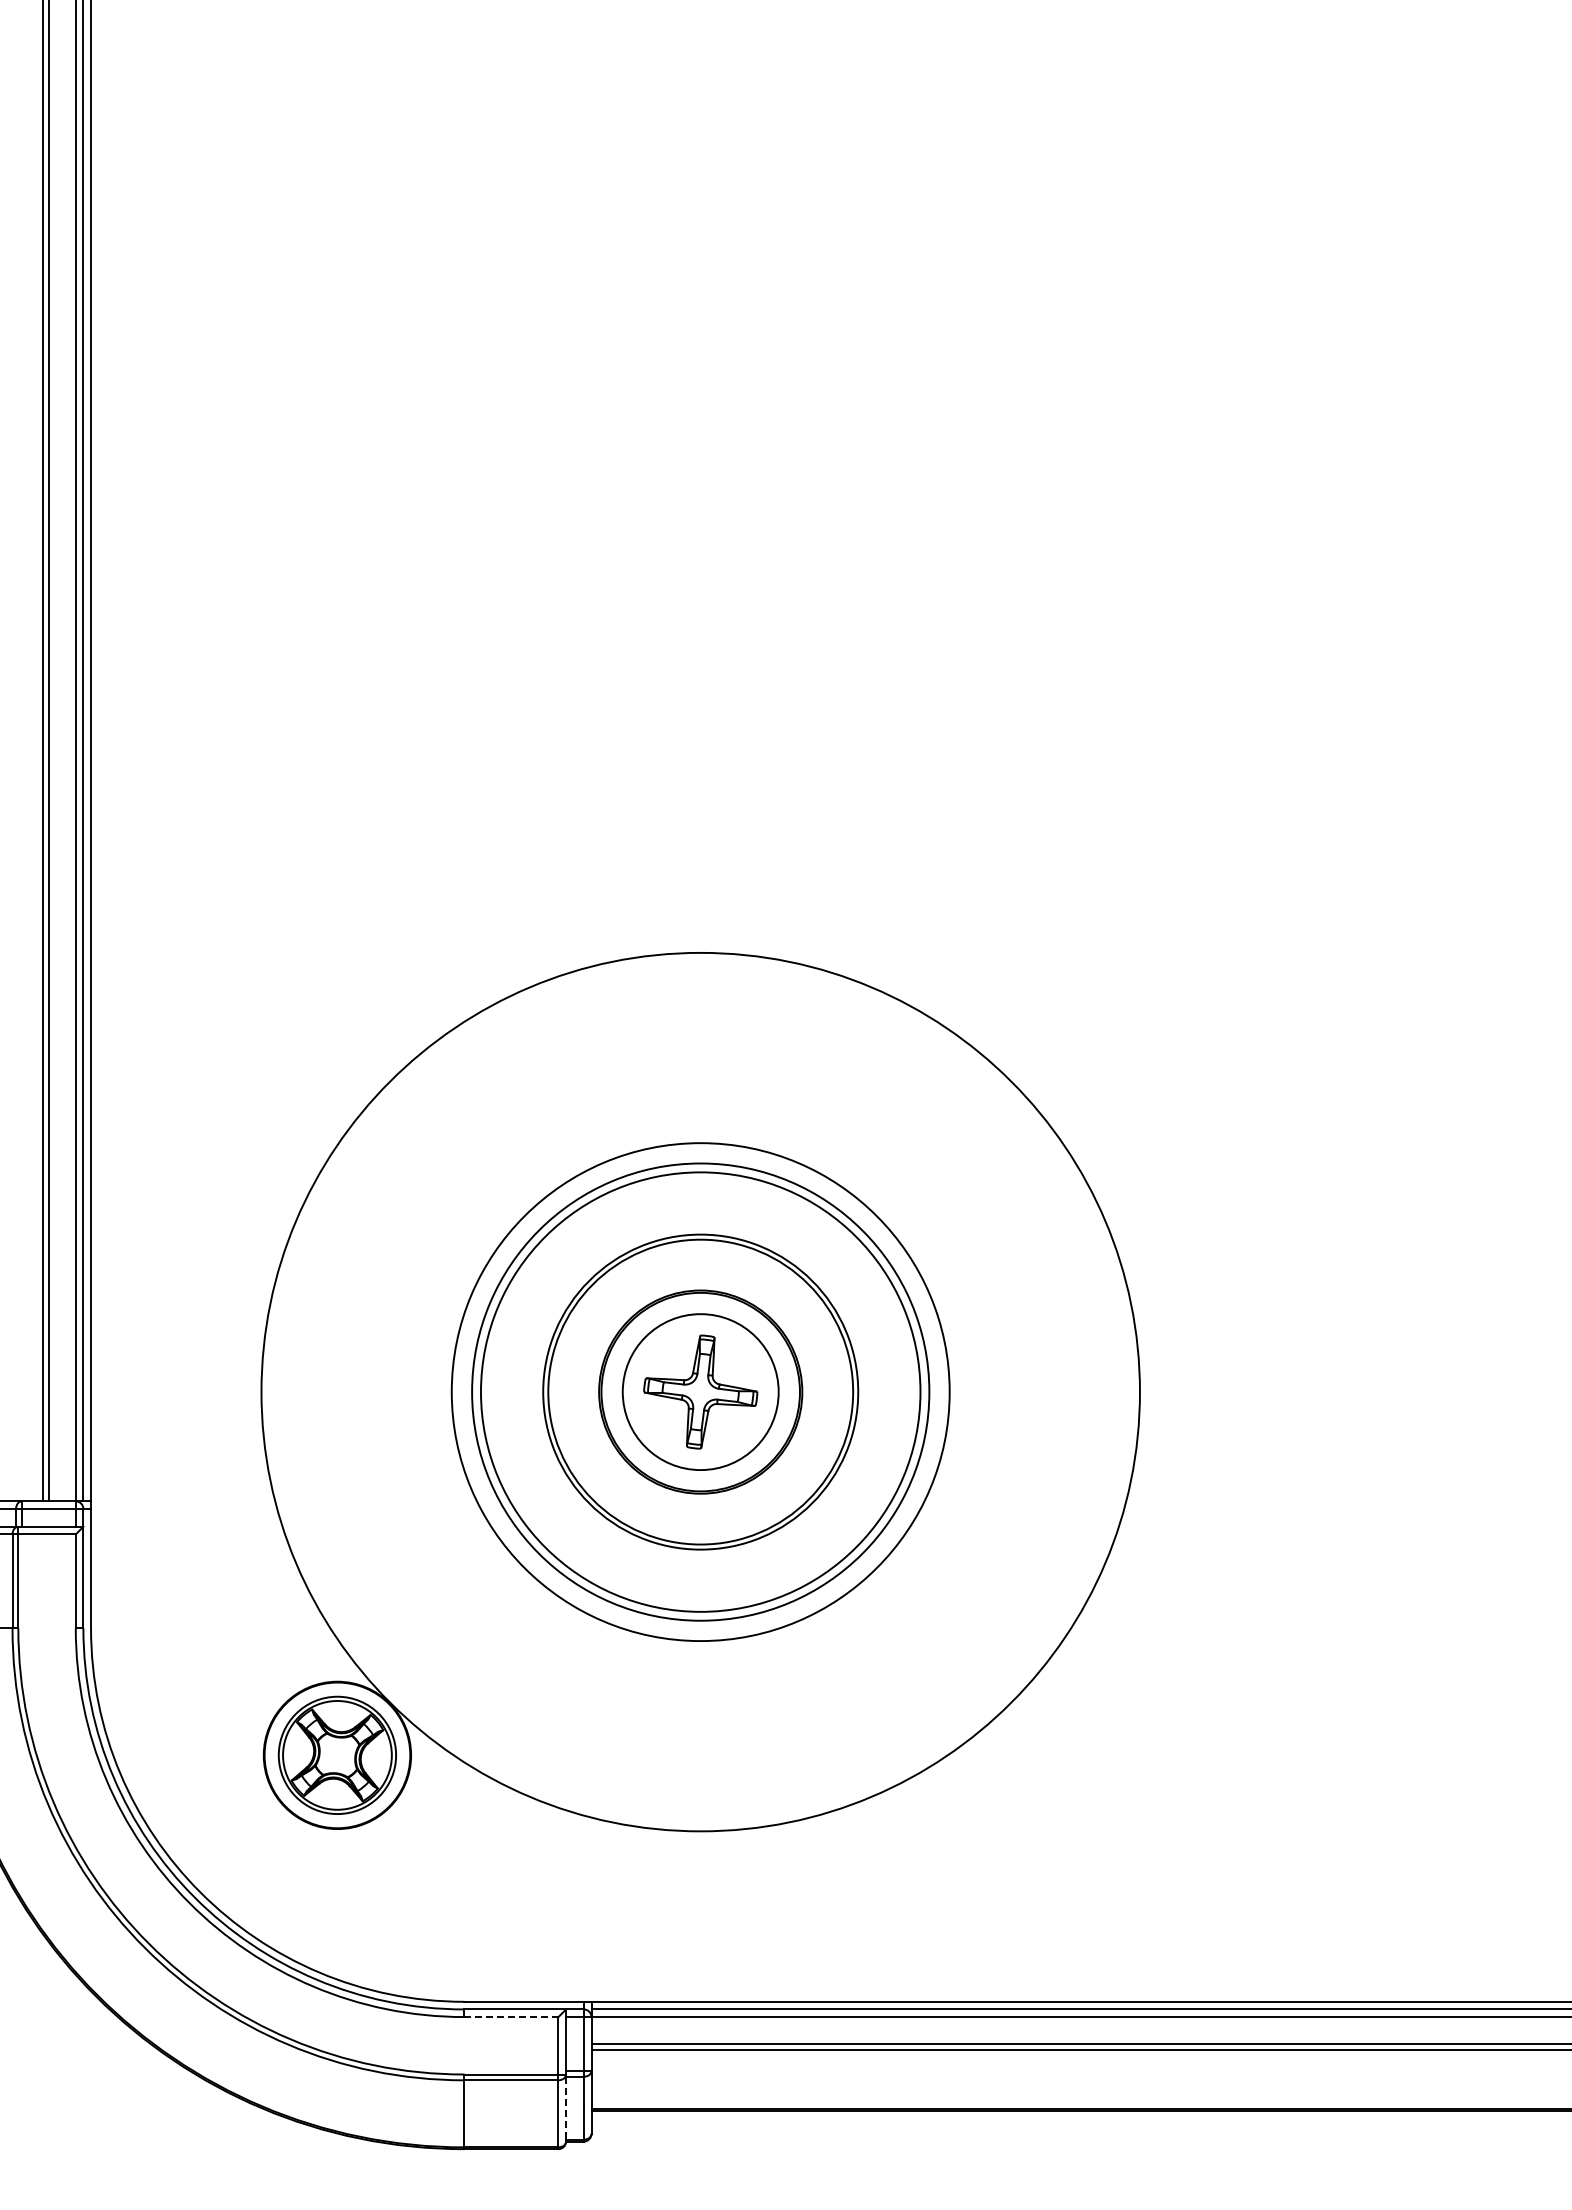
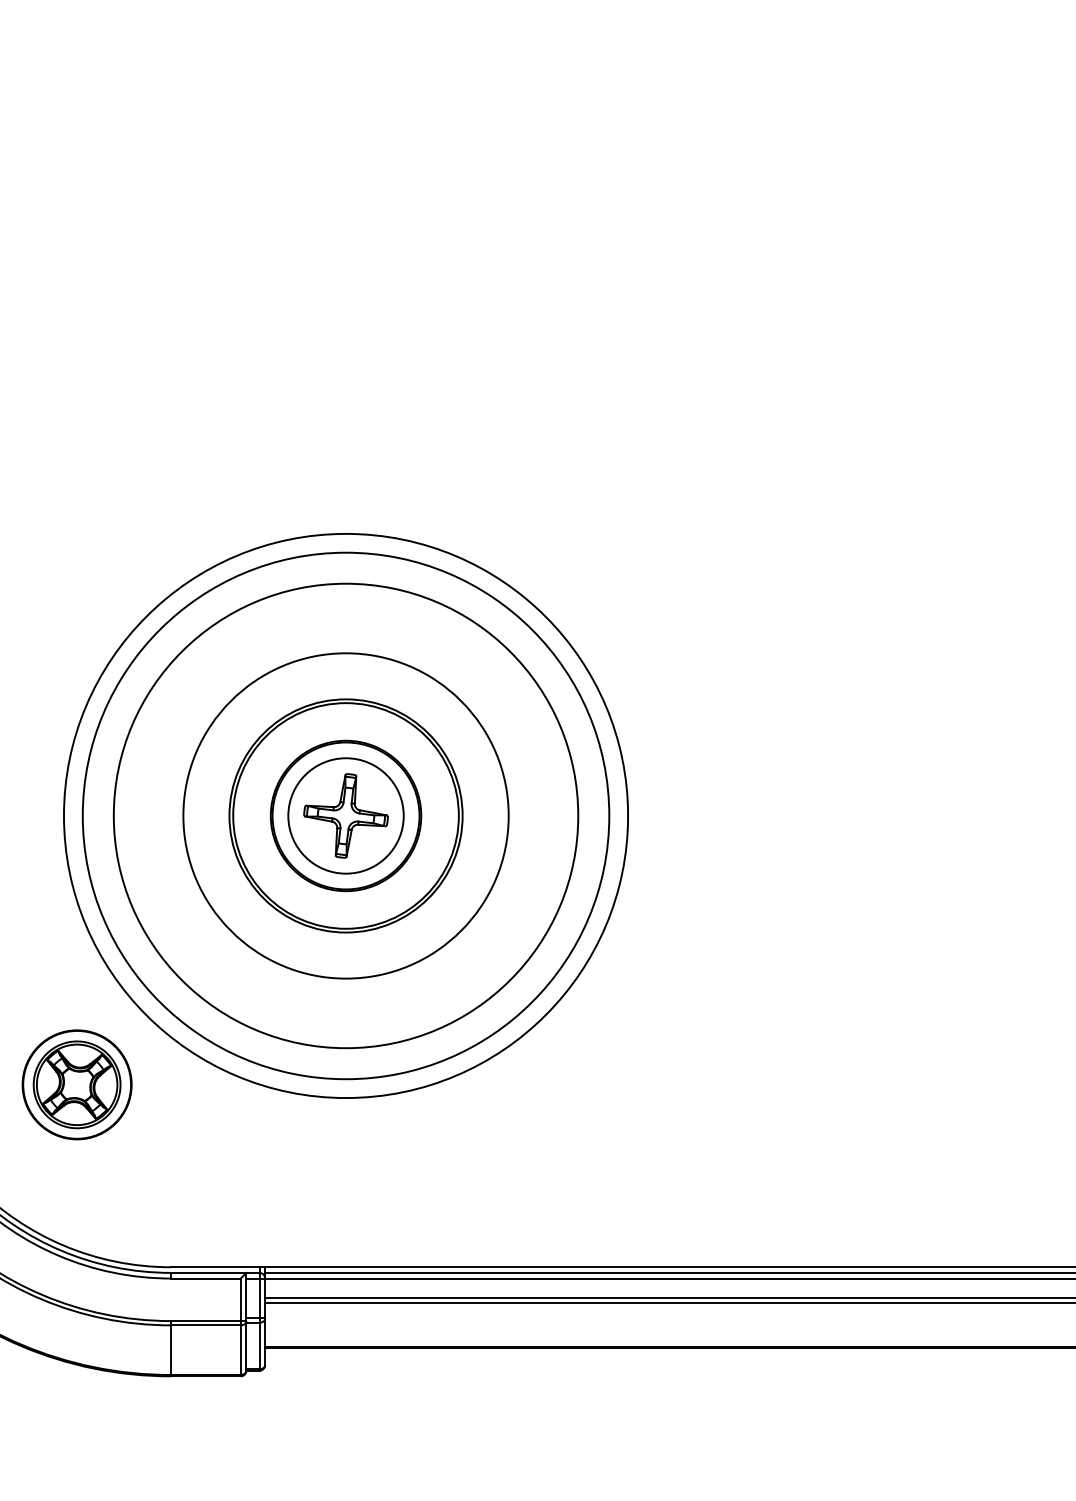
circle: (700, 1391) -> (345, 815), size x0.71
circle: (700, 1391) -> (345, 815), size x1.43
circle: (700, 1392) -> (345, 816), size x1.67
line: (511, 2017) -> (205, 1278), dashed -> solid
line: (566, 2108) -> (246, 1346), dashed -> solid

